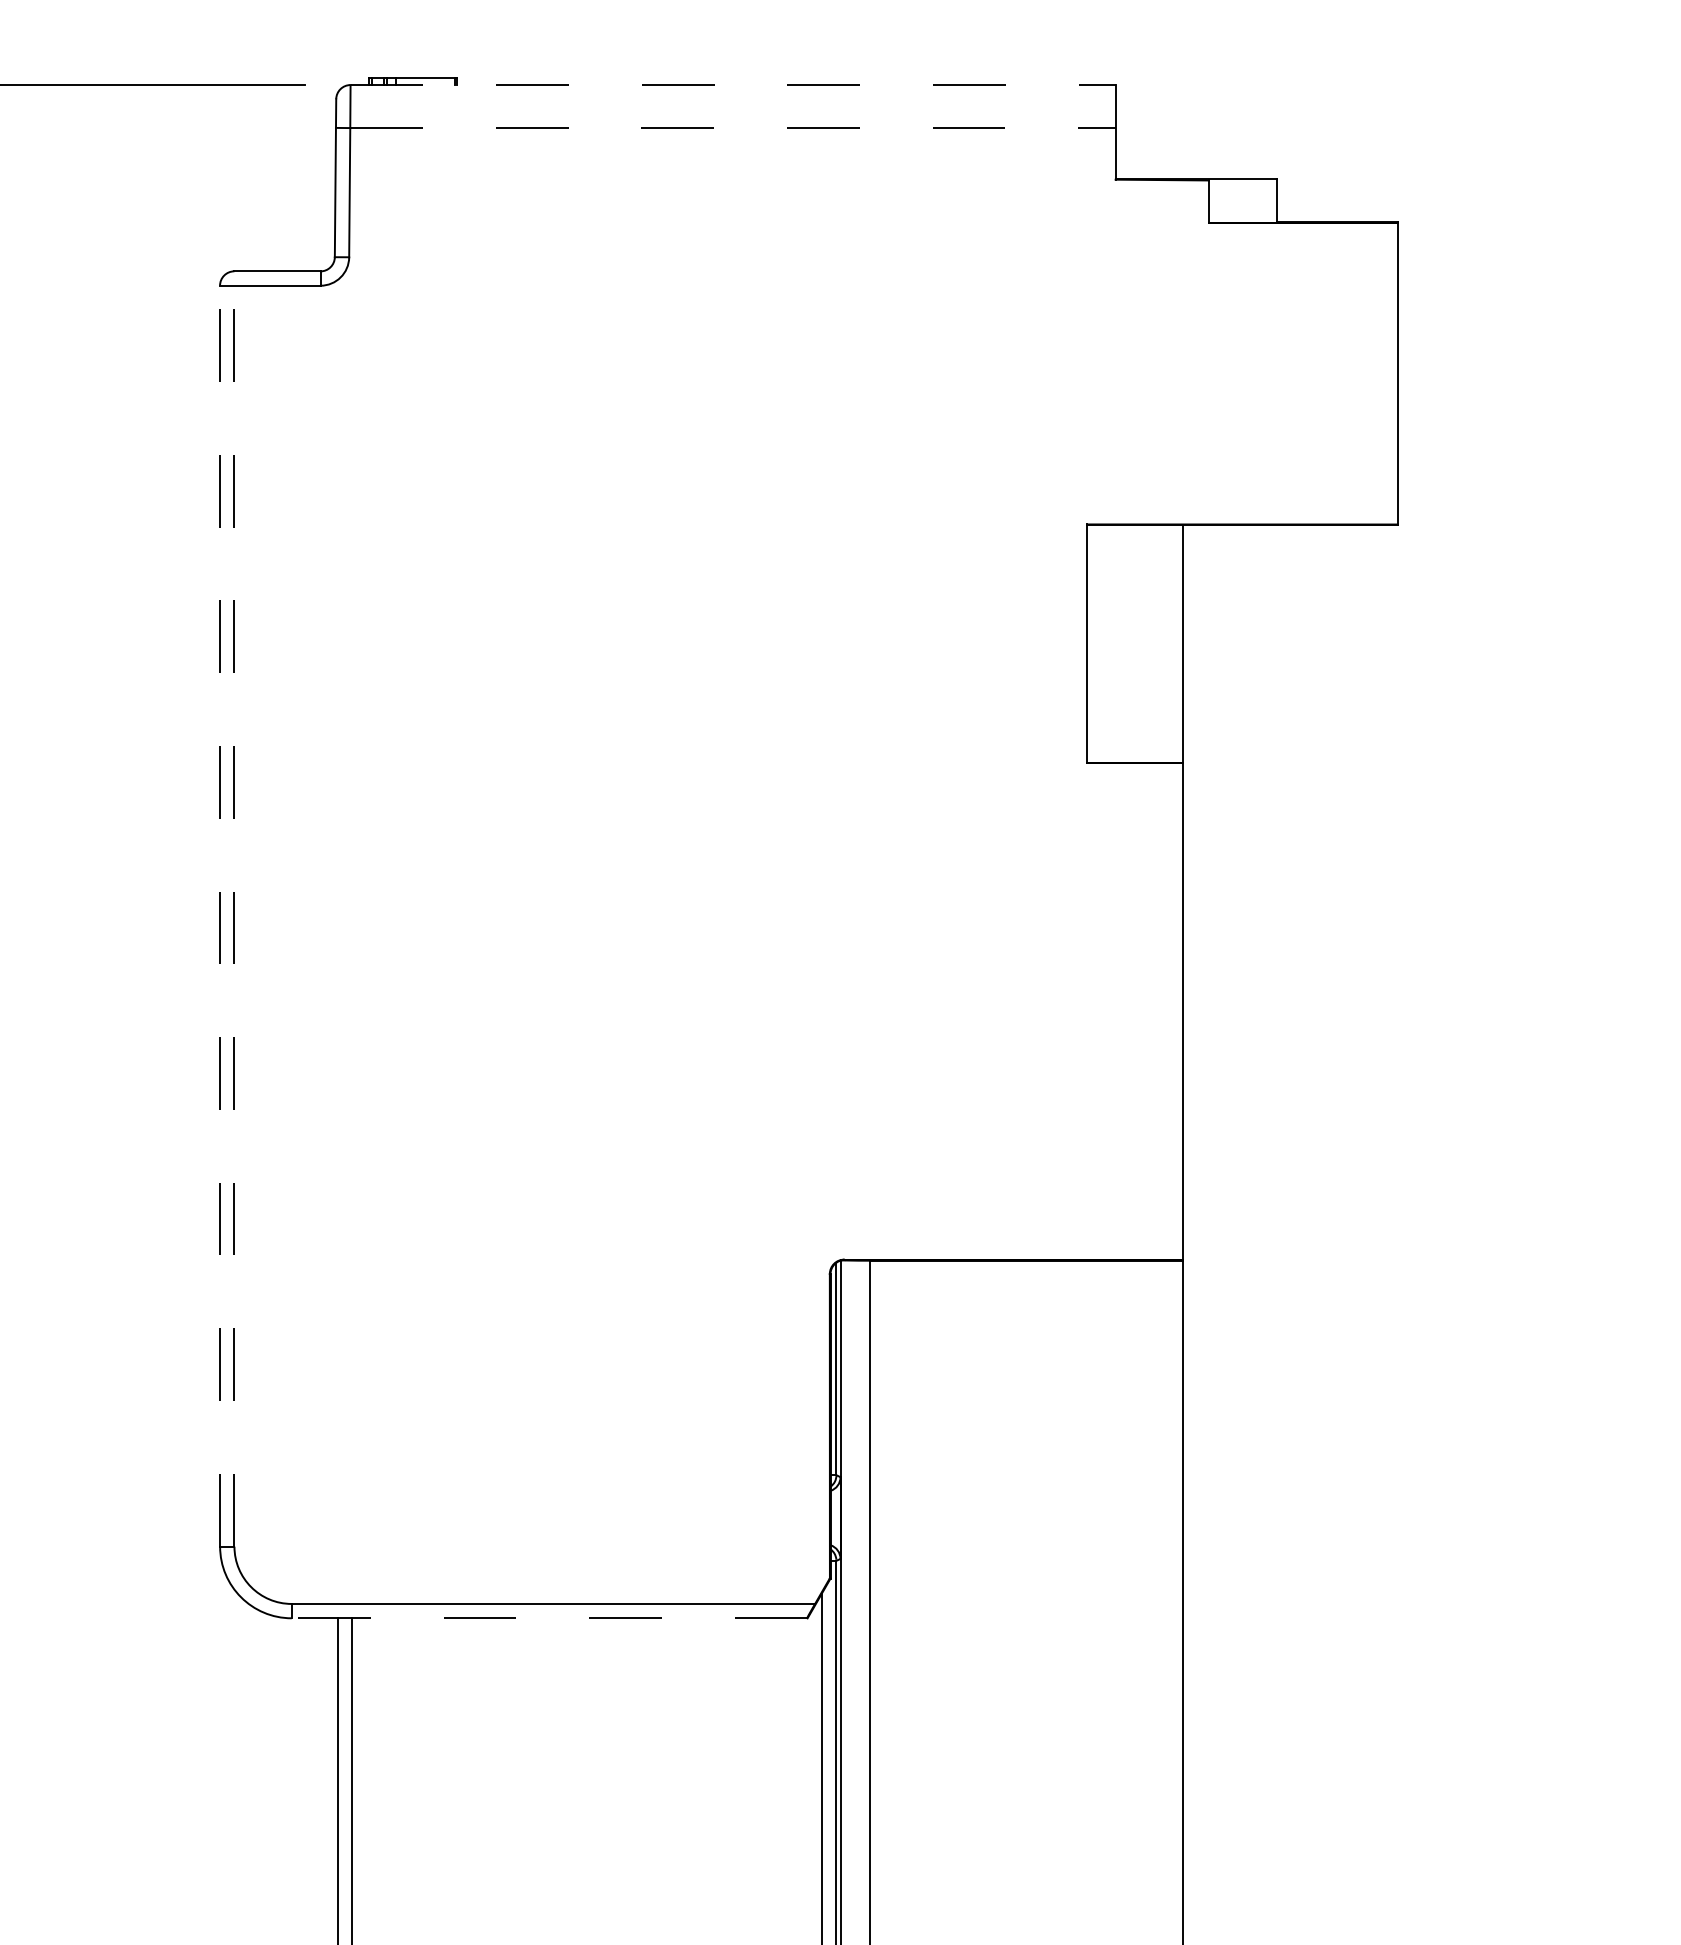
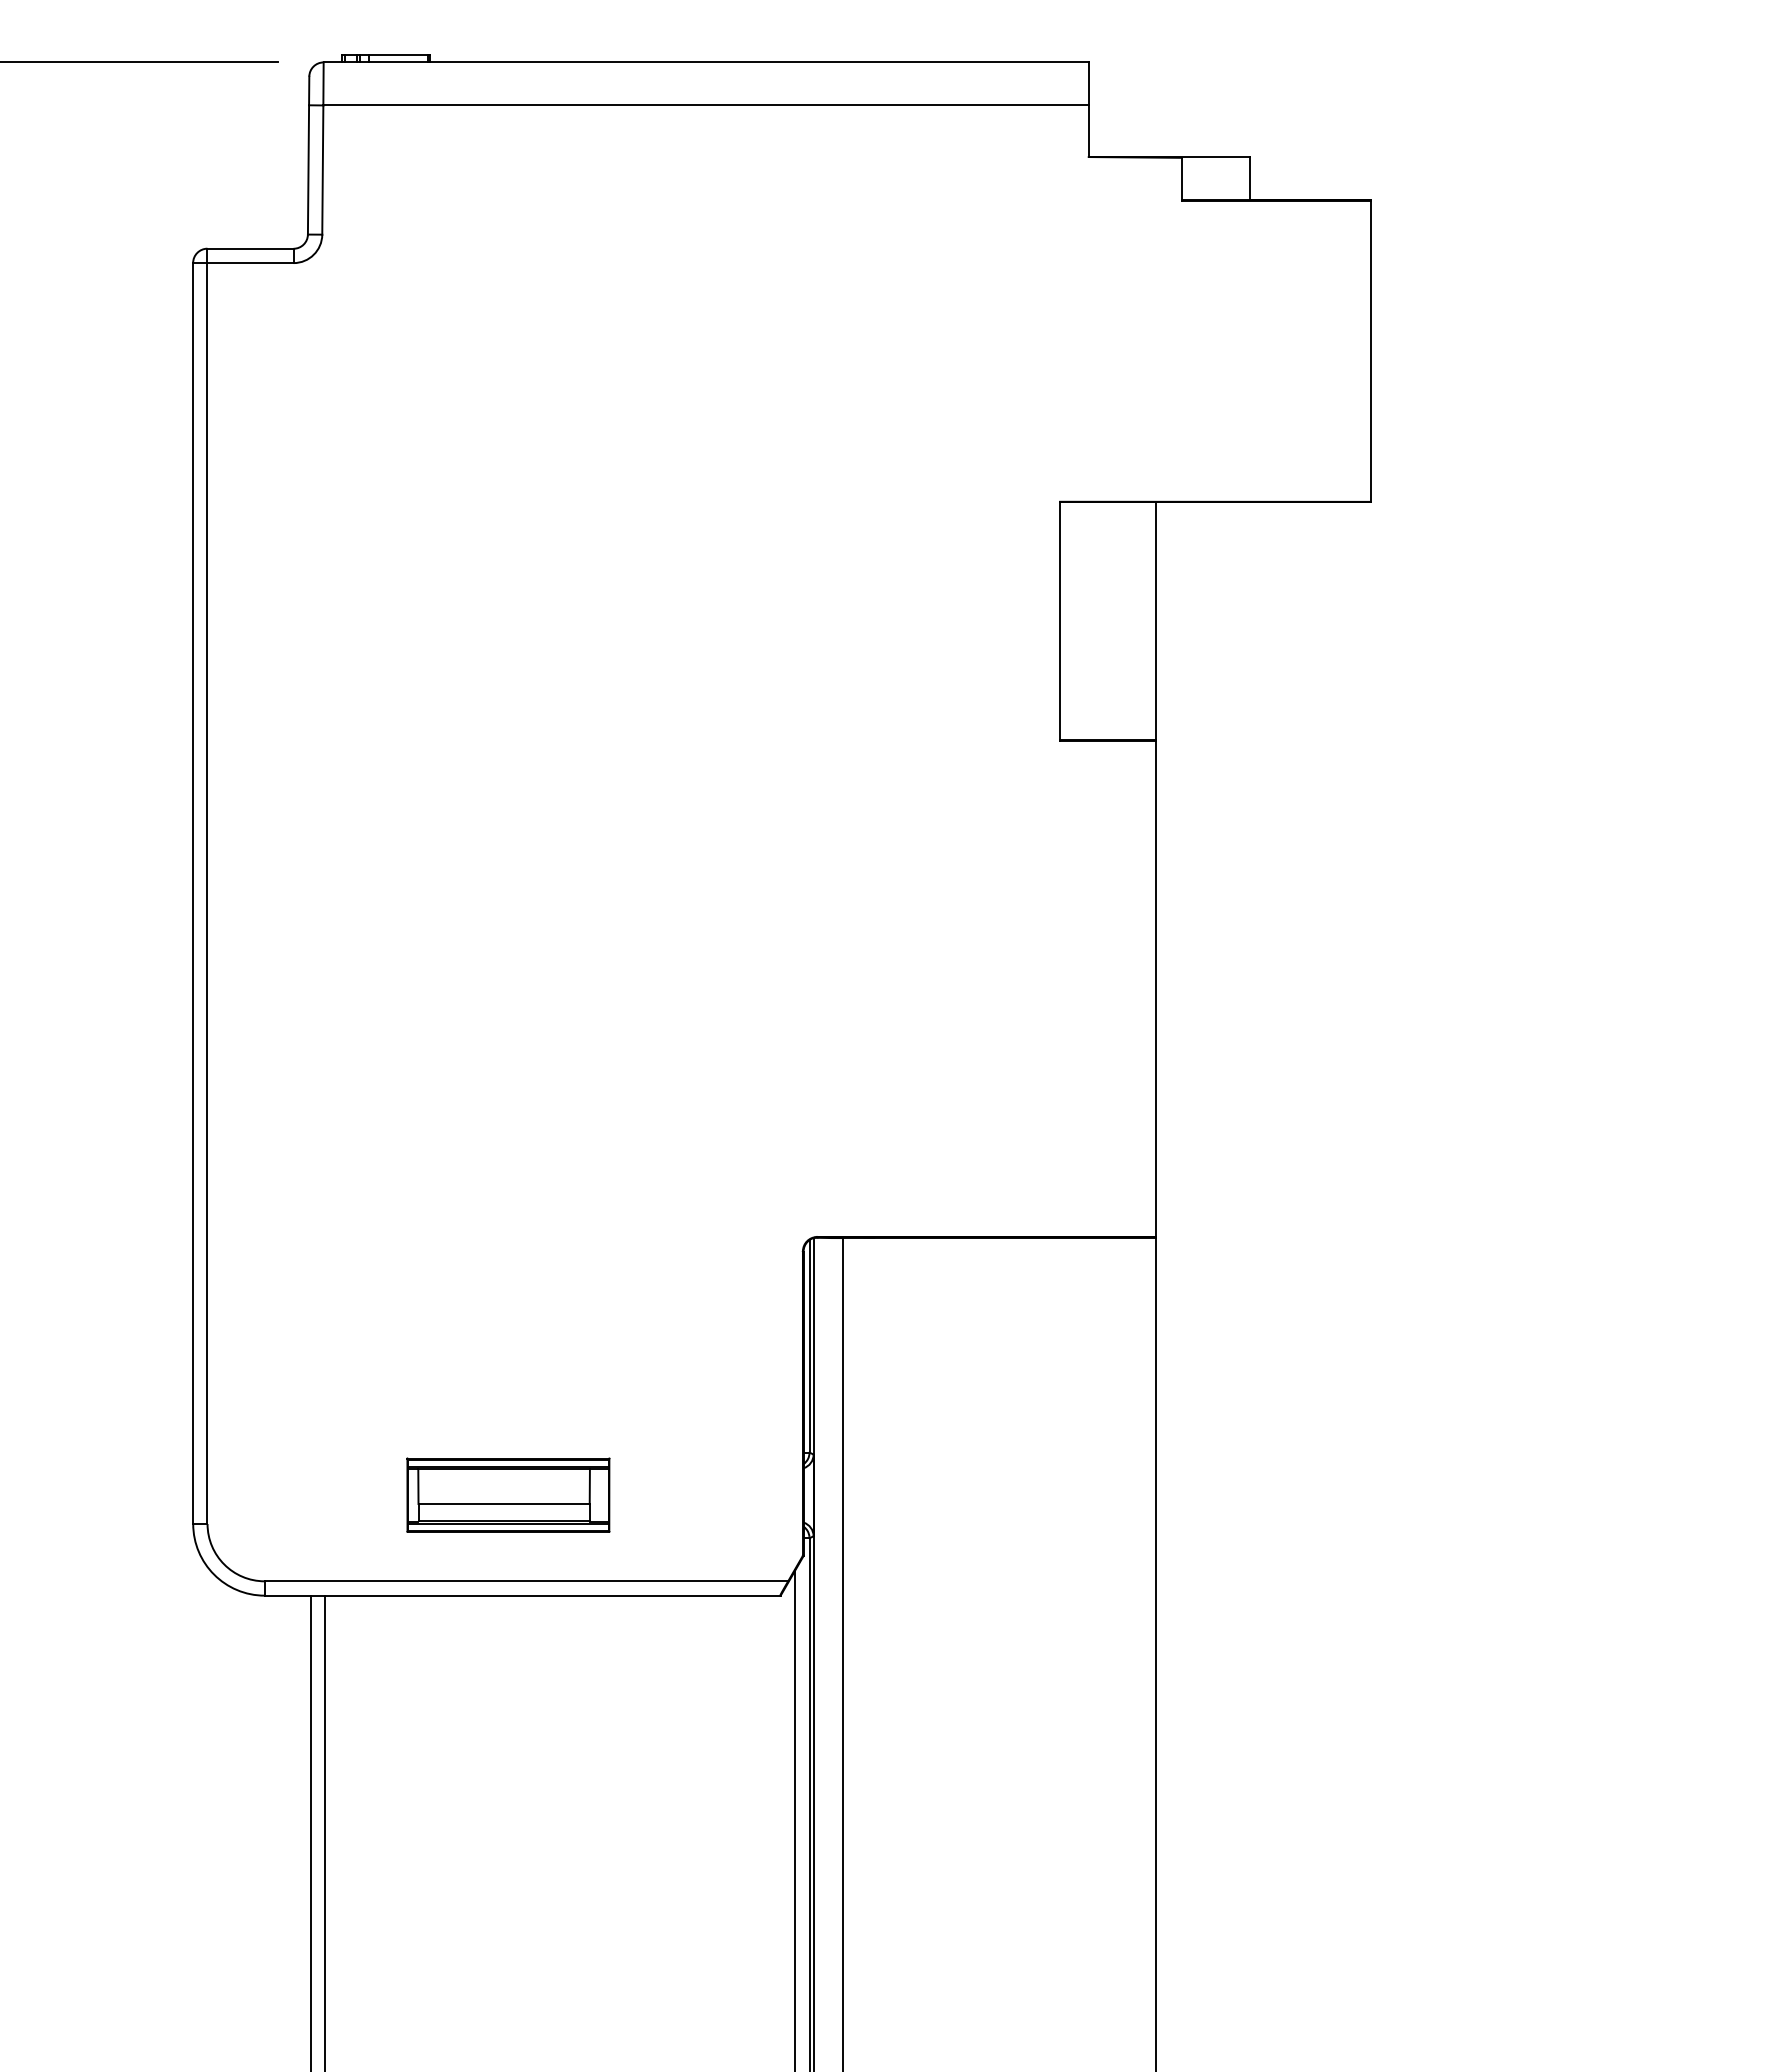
line: (733, 85) -> (706, 62), dashed -> solid
line: (733, 128) -> (706, 105), dashed -> solid
line: (234, 909) -> (207, 886), dashed -> solid
line: (220, 916) -> (193, 893), dashed -> solid
part: (535, 1517) -> (508, 1494), added
line: (549, 1618) -> (522, 1595), dashed -> solid

